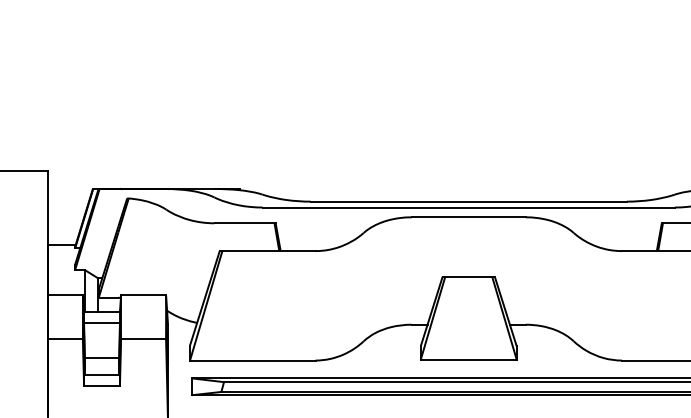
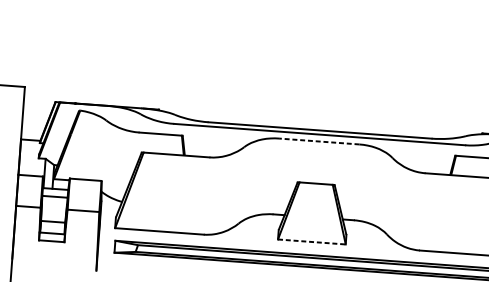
line: (468, 217) -> (319, 141), solid -> dashed
line: (468, 359) -> (311, 241), solid -> dashed

